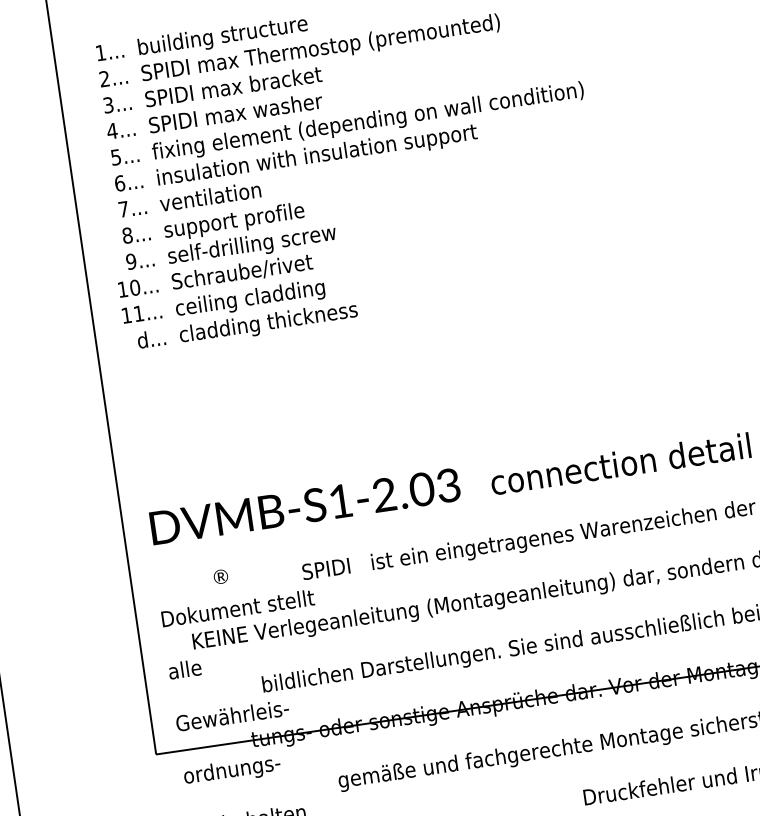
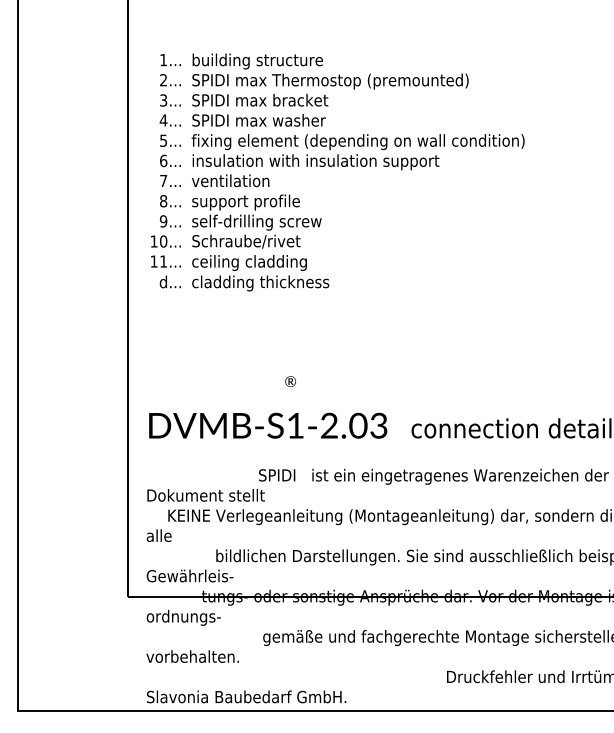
text: (220, 576) -> (290, 381), moved

